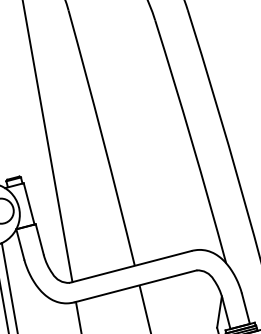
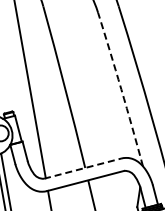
arc: (192, 141) -> (121, 89), solid -> dashed
line: (130, 266) -> (82, 168), solid -> dashed

